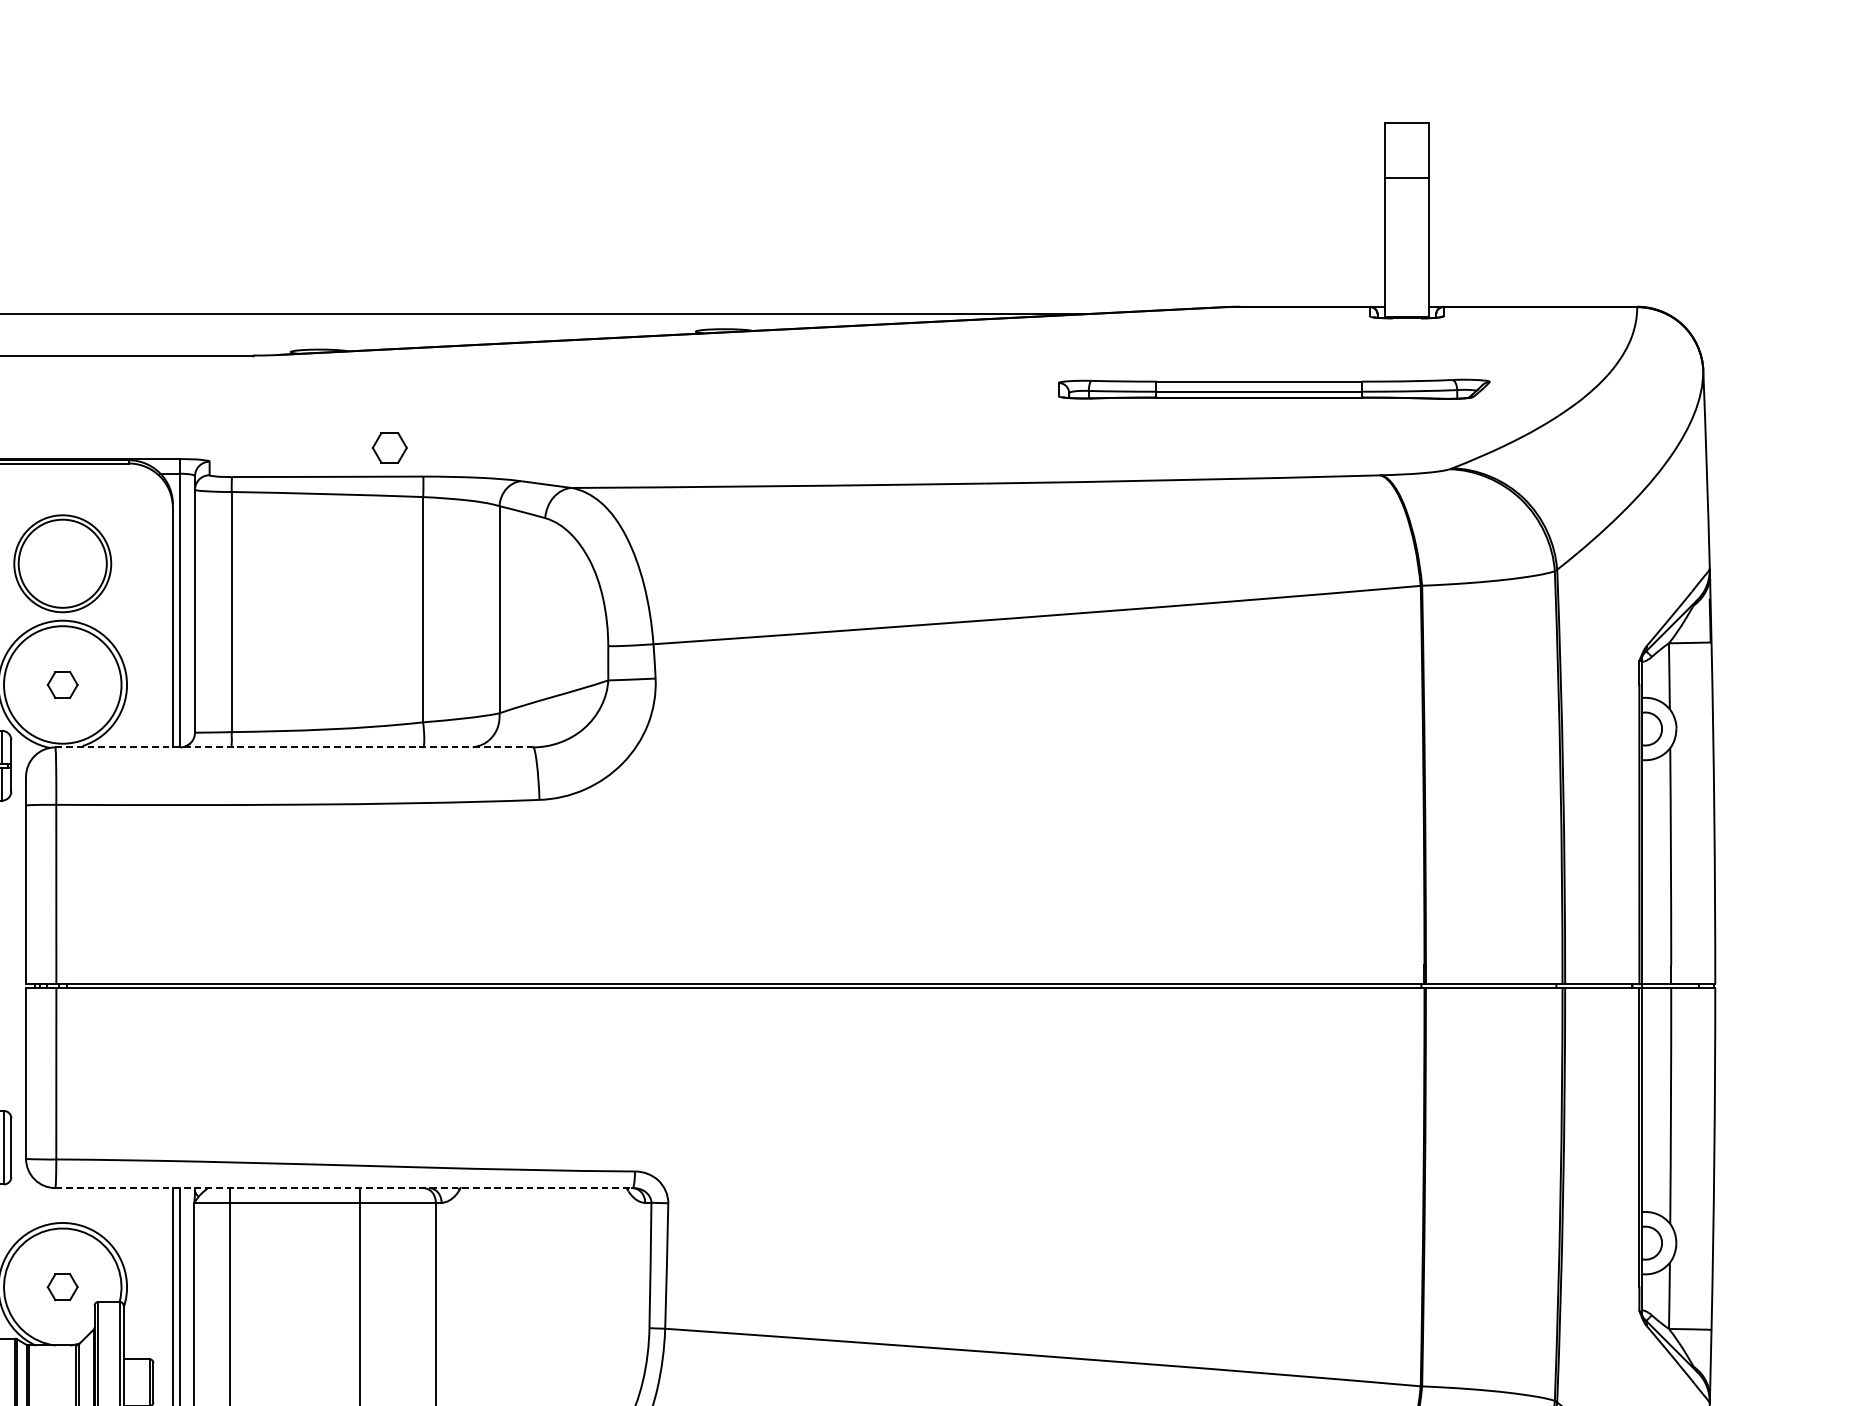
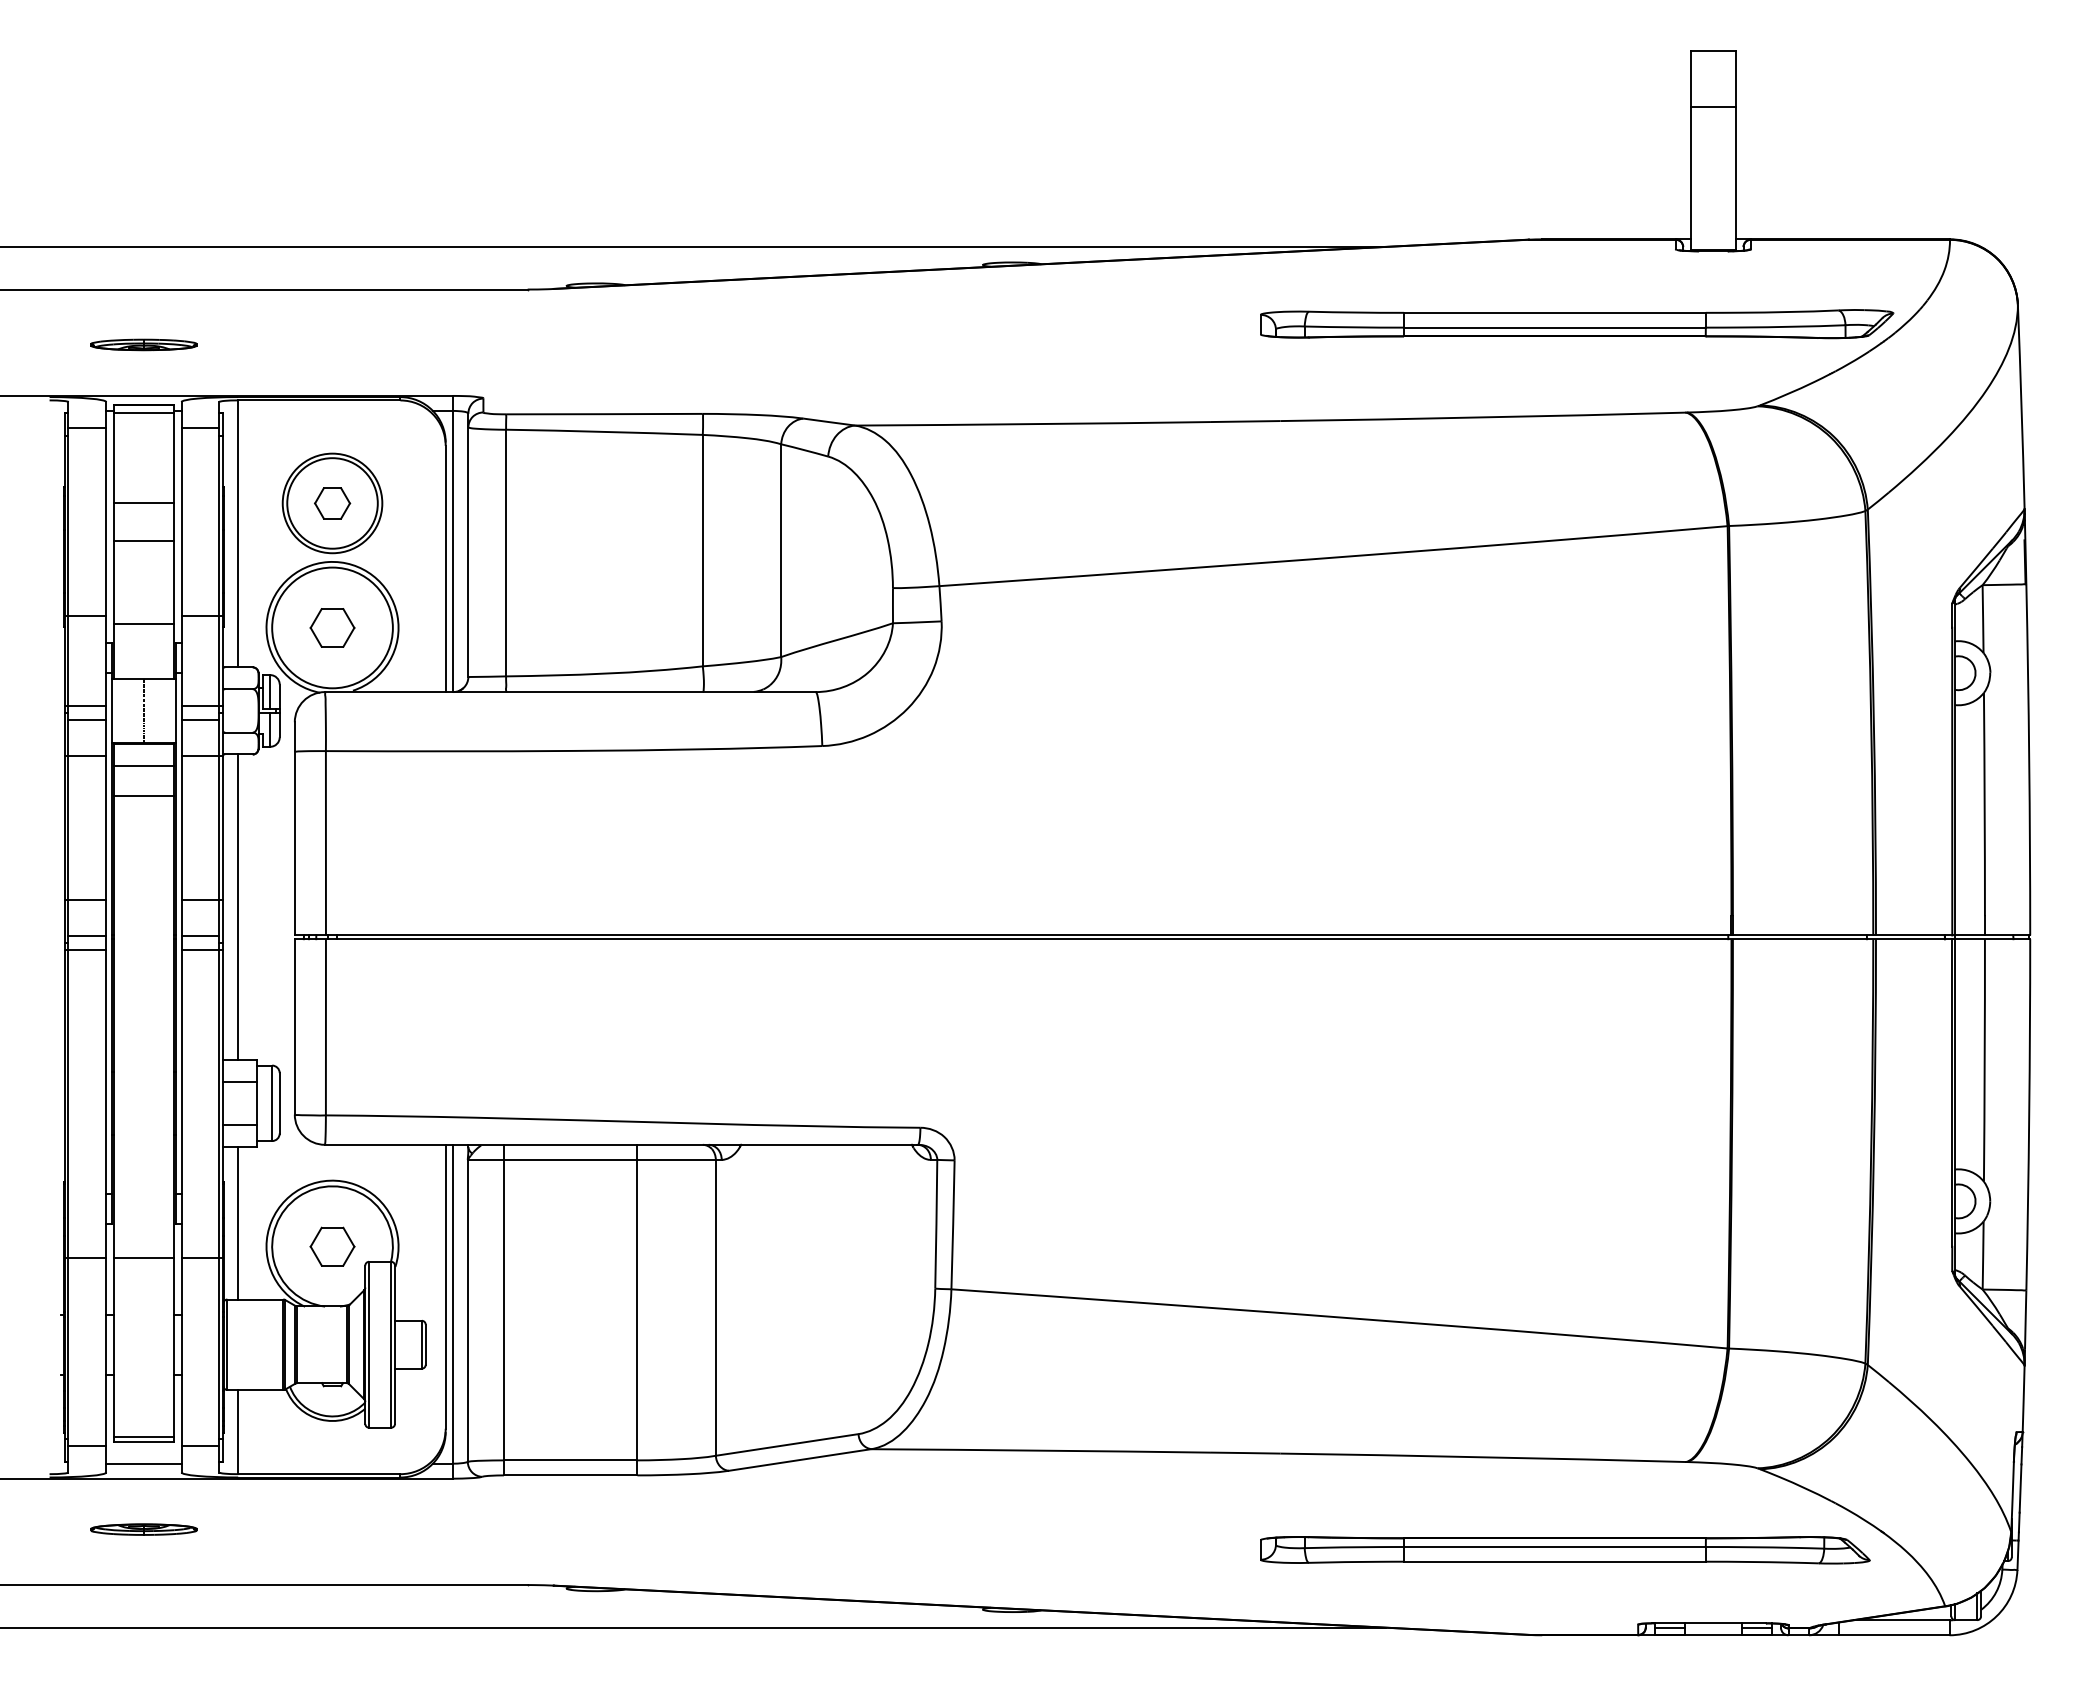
part: (1274, 389) -> (1577, 324), size x1.43
part: (389, 447) -> (332, 503), moved
part: (62, 684) -> (332, 627), size x1.43
line: (294, 747) -> (570, 692), dashed -> solid
line: (344, 1187) -> (621, 1144), dashed -> solid
part: (62, 1287) -> (332, 1246), size x1.43

